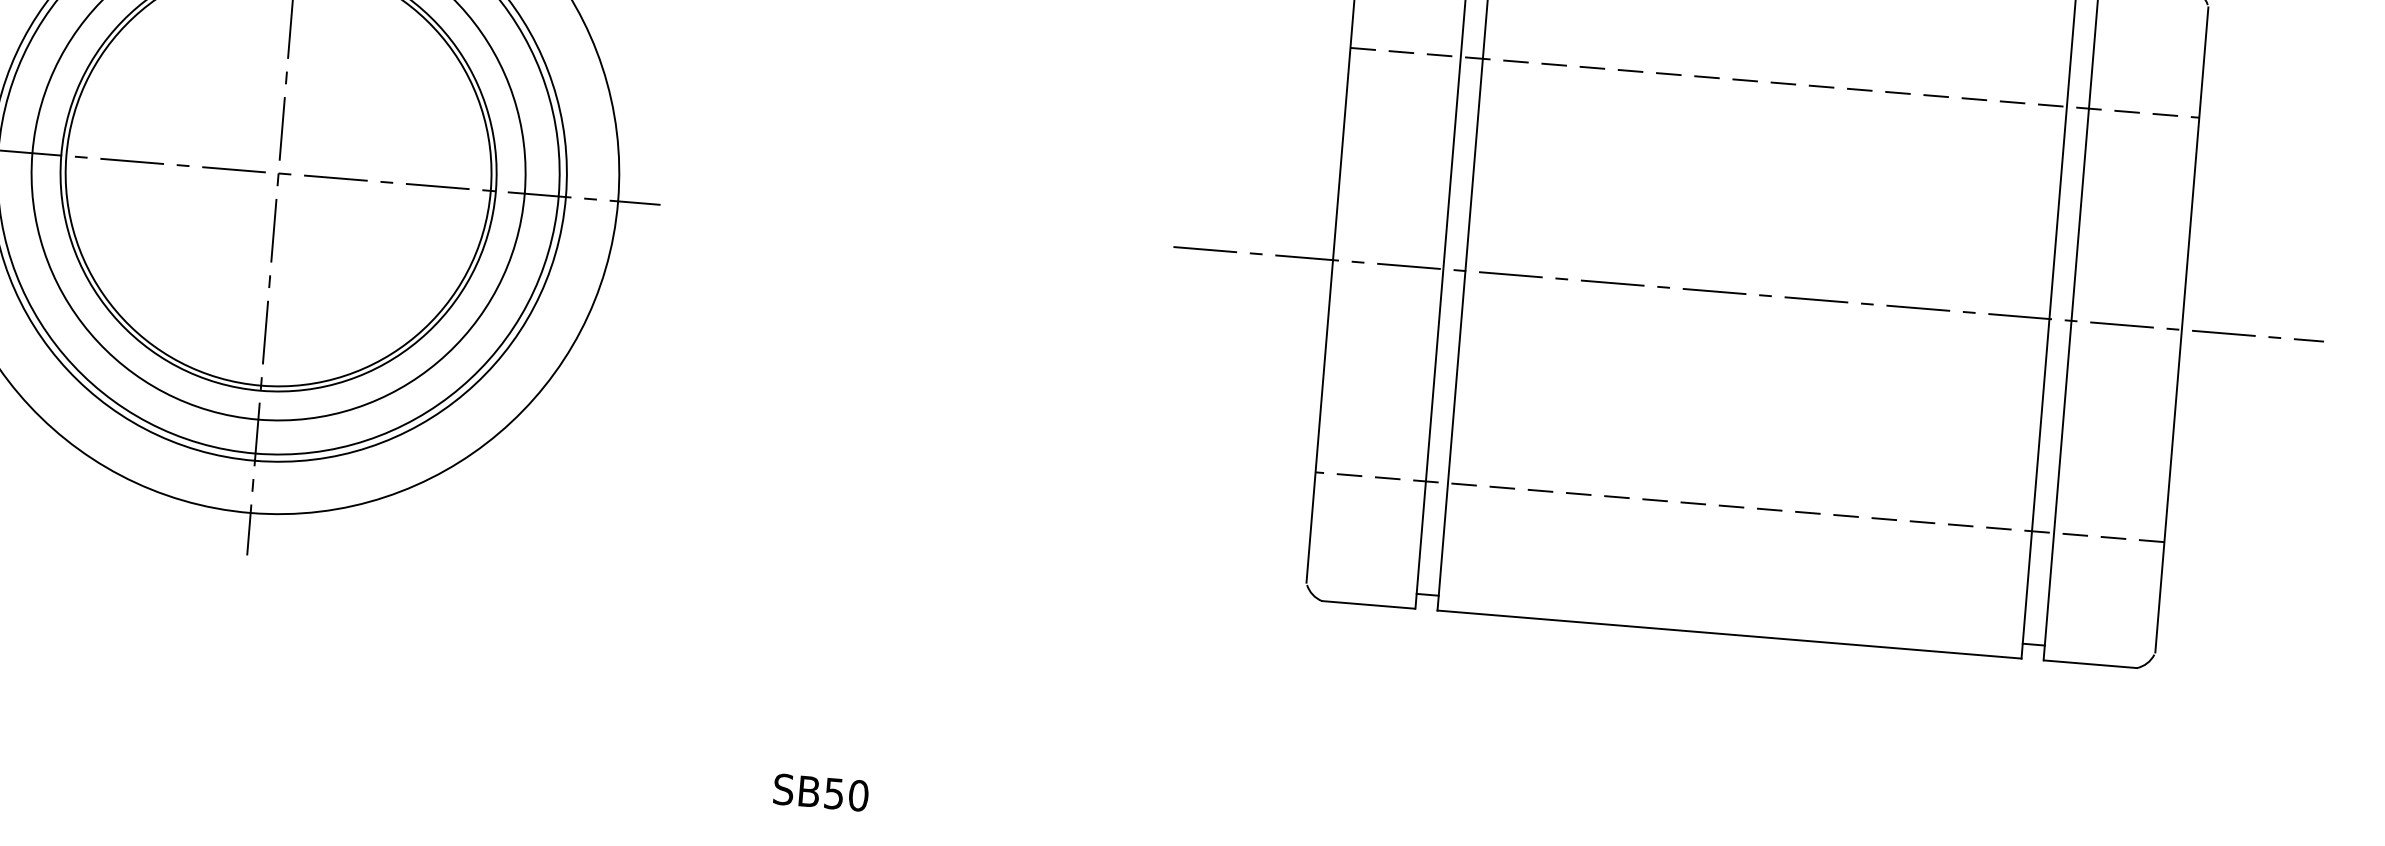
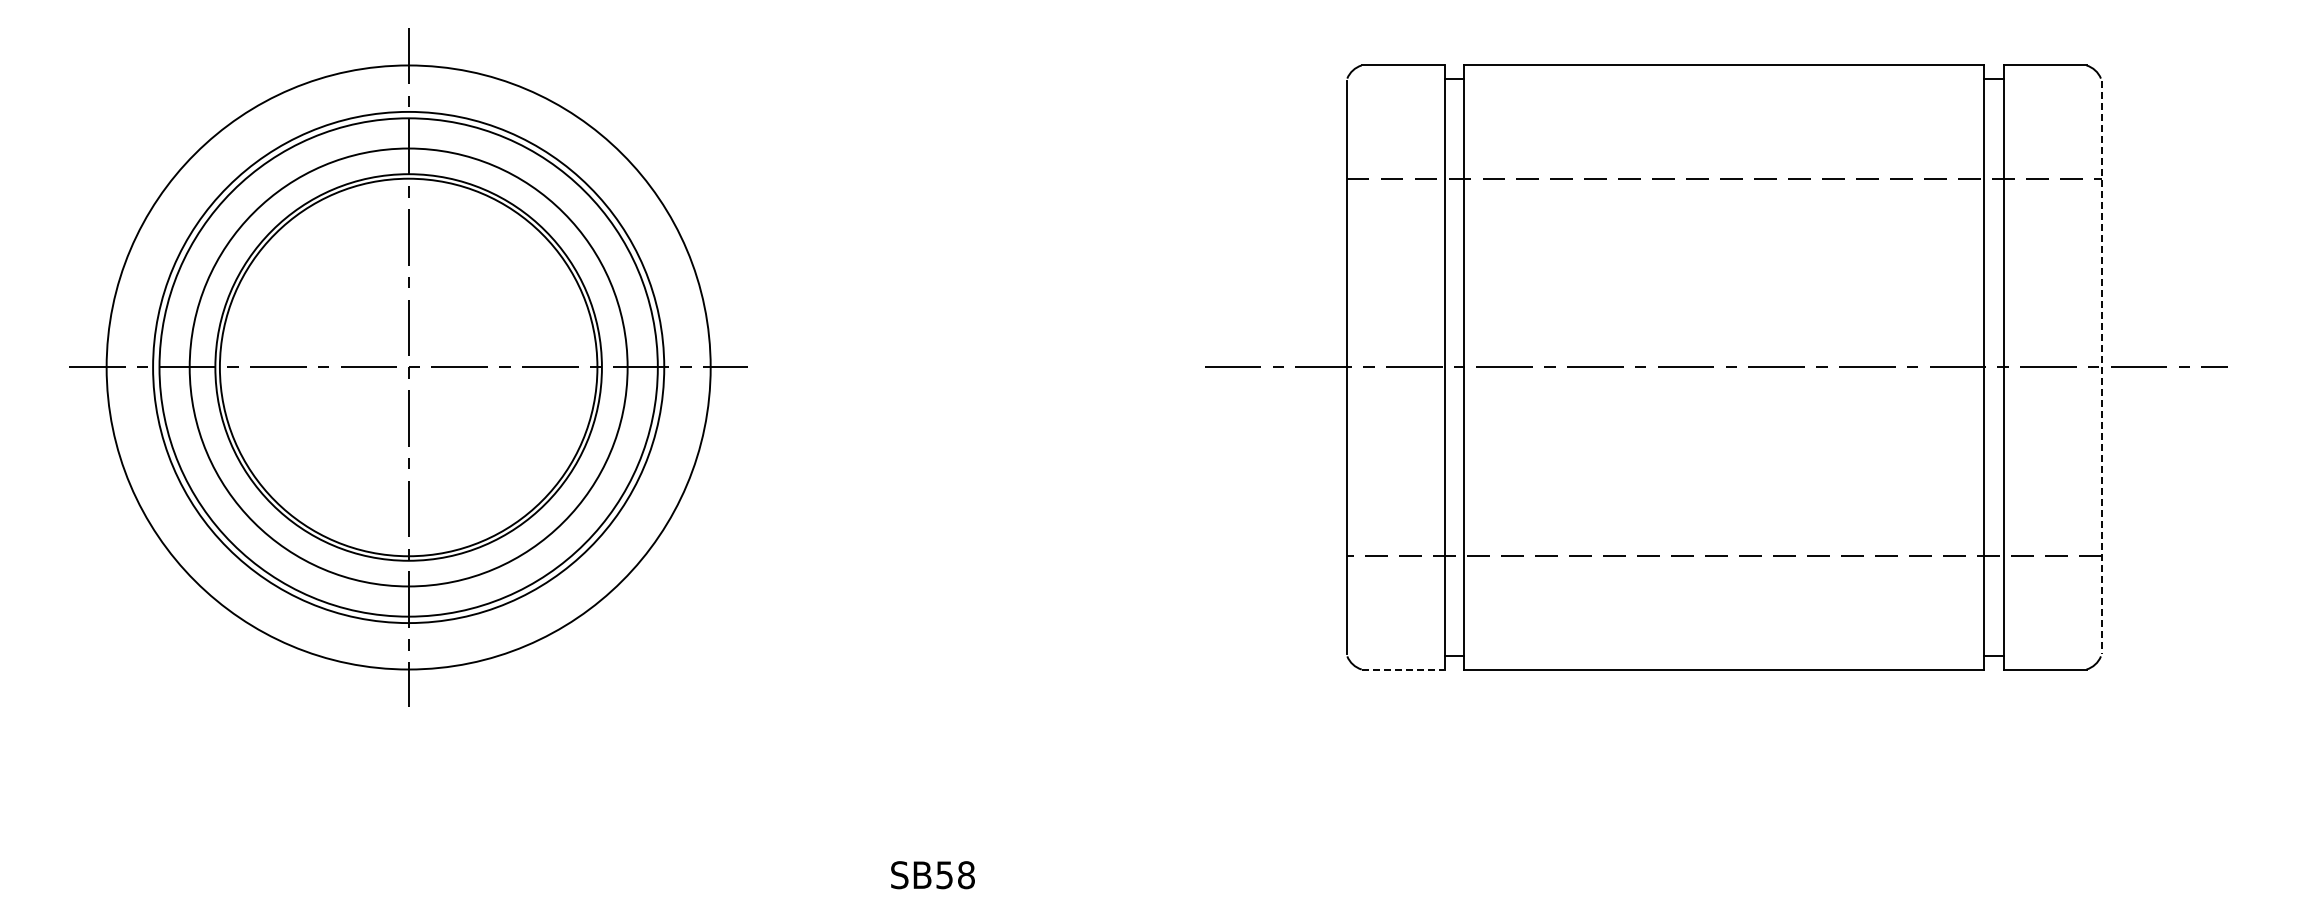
line: (2181, 329) -> (2101, 367), solid -> dashed
line: (1369, 604) -> (1403, 669), solid -> dashed
text: (858, 794) -> (966, 874), SB50 -> SB58

